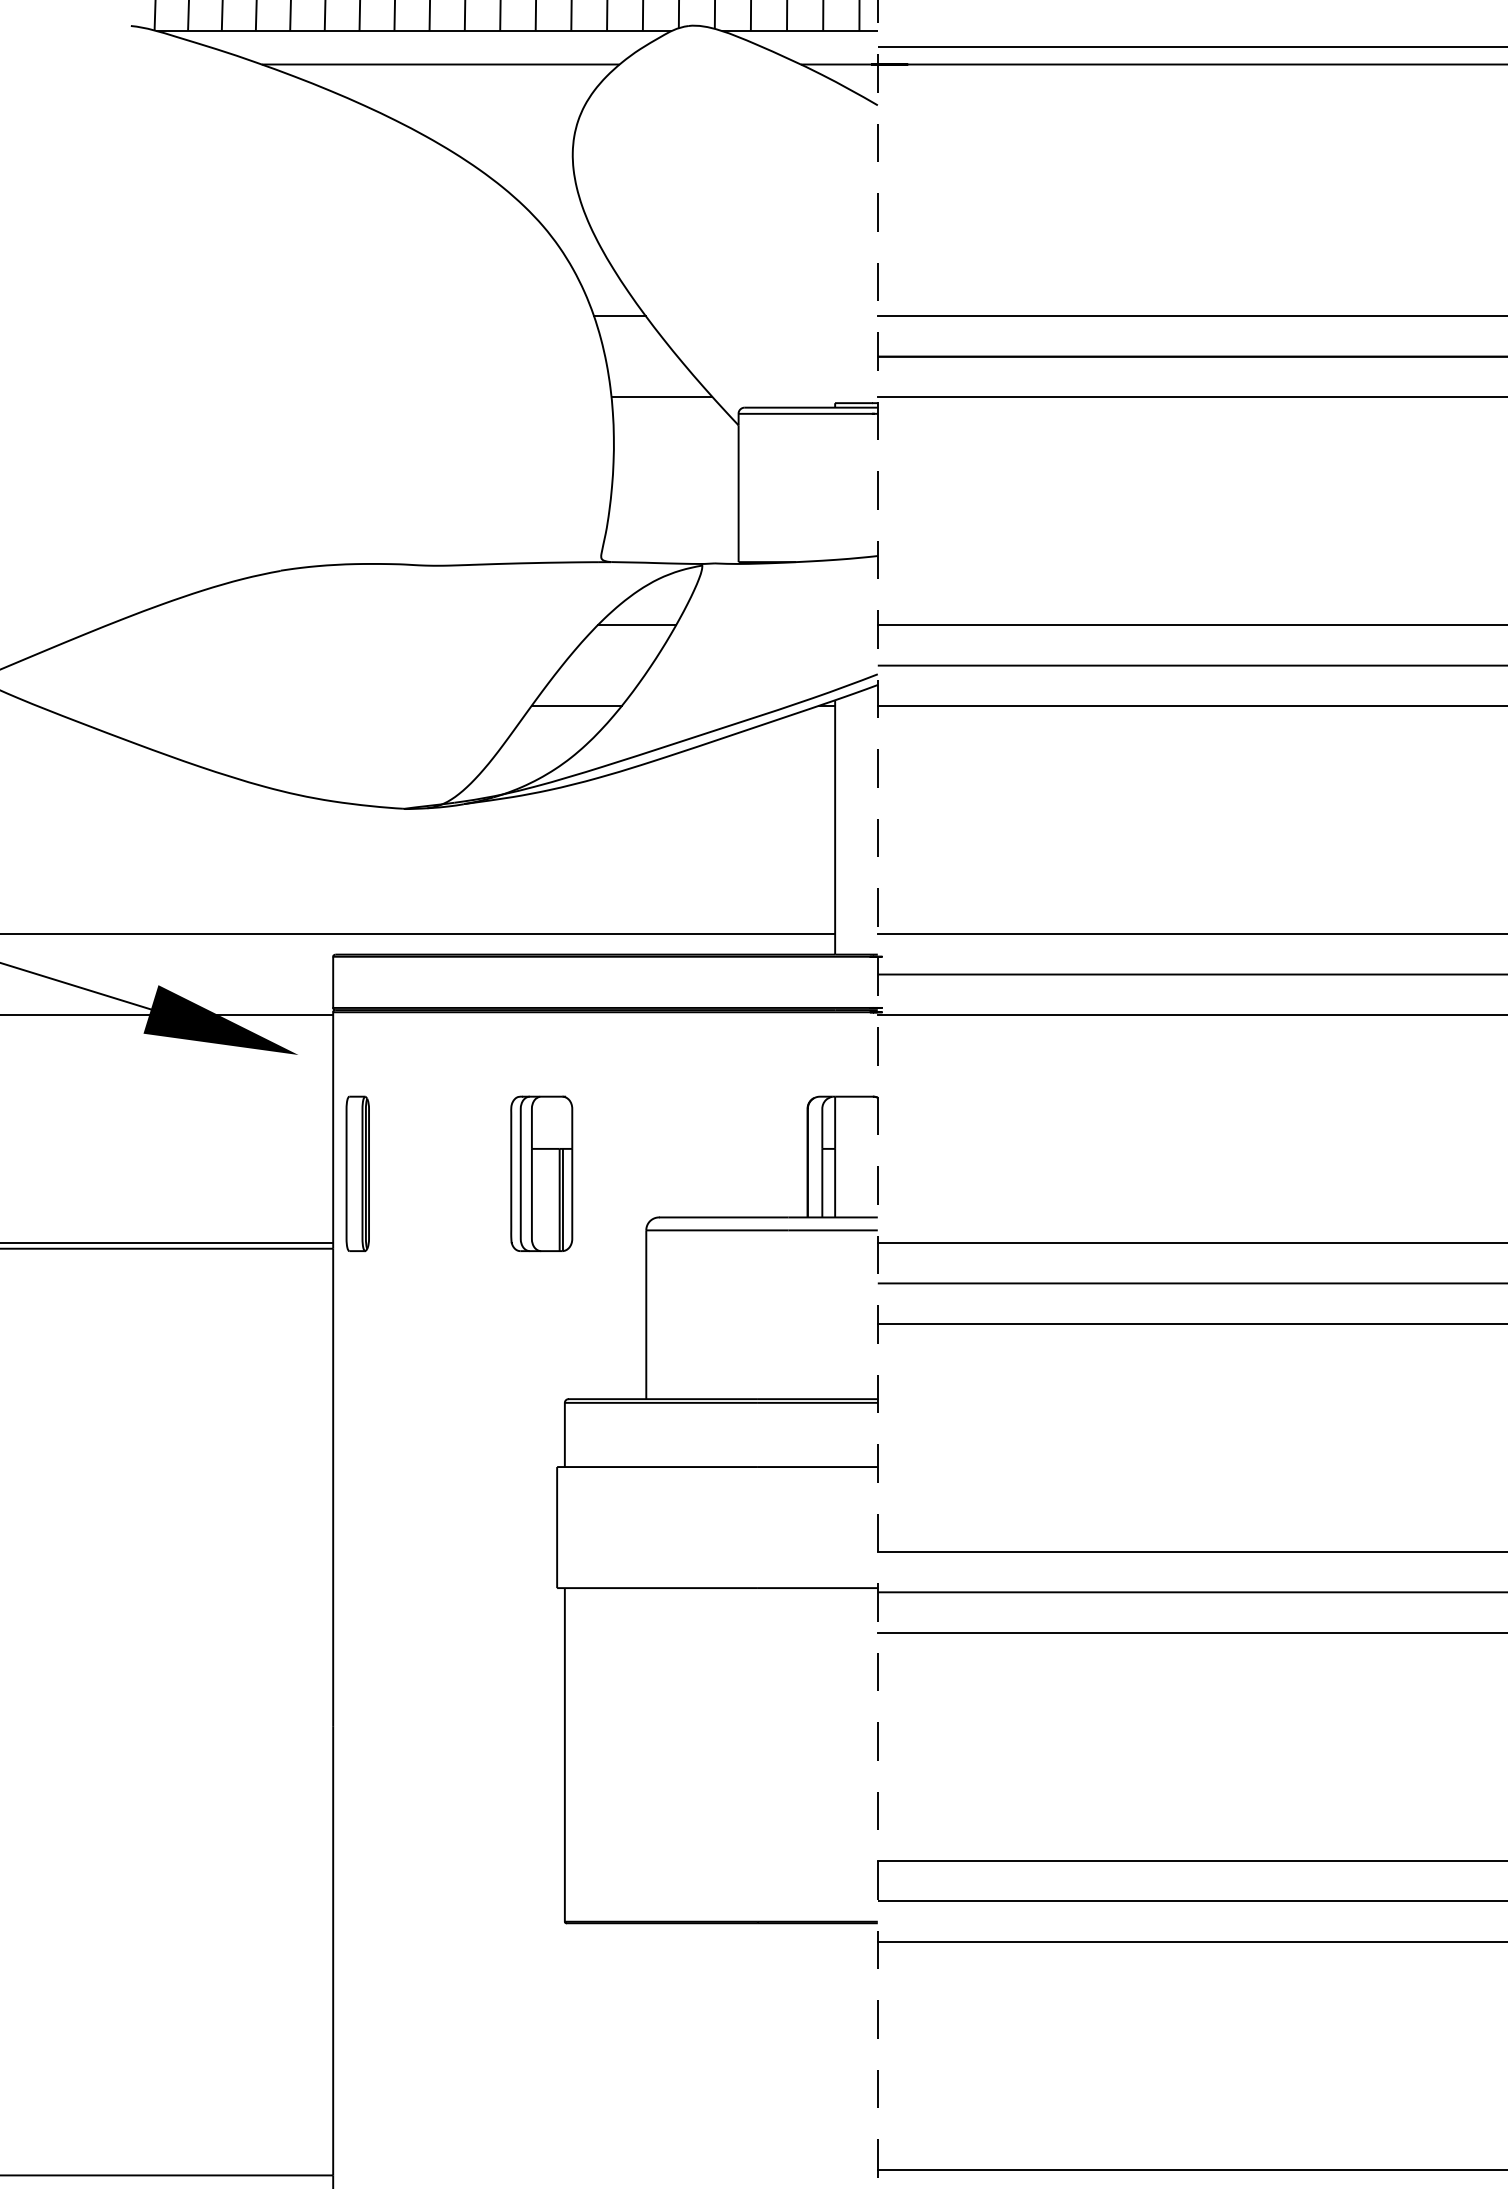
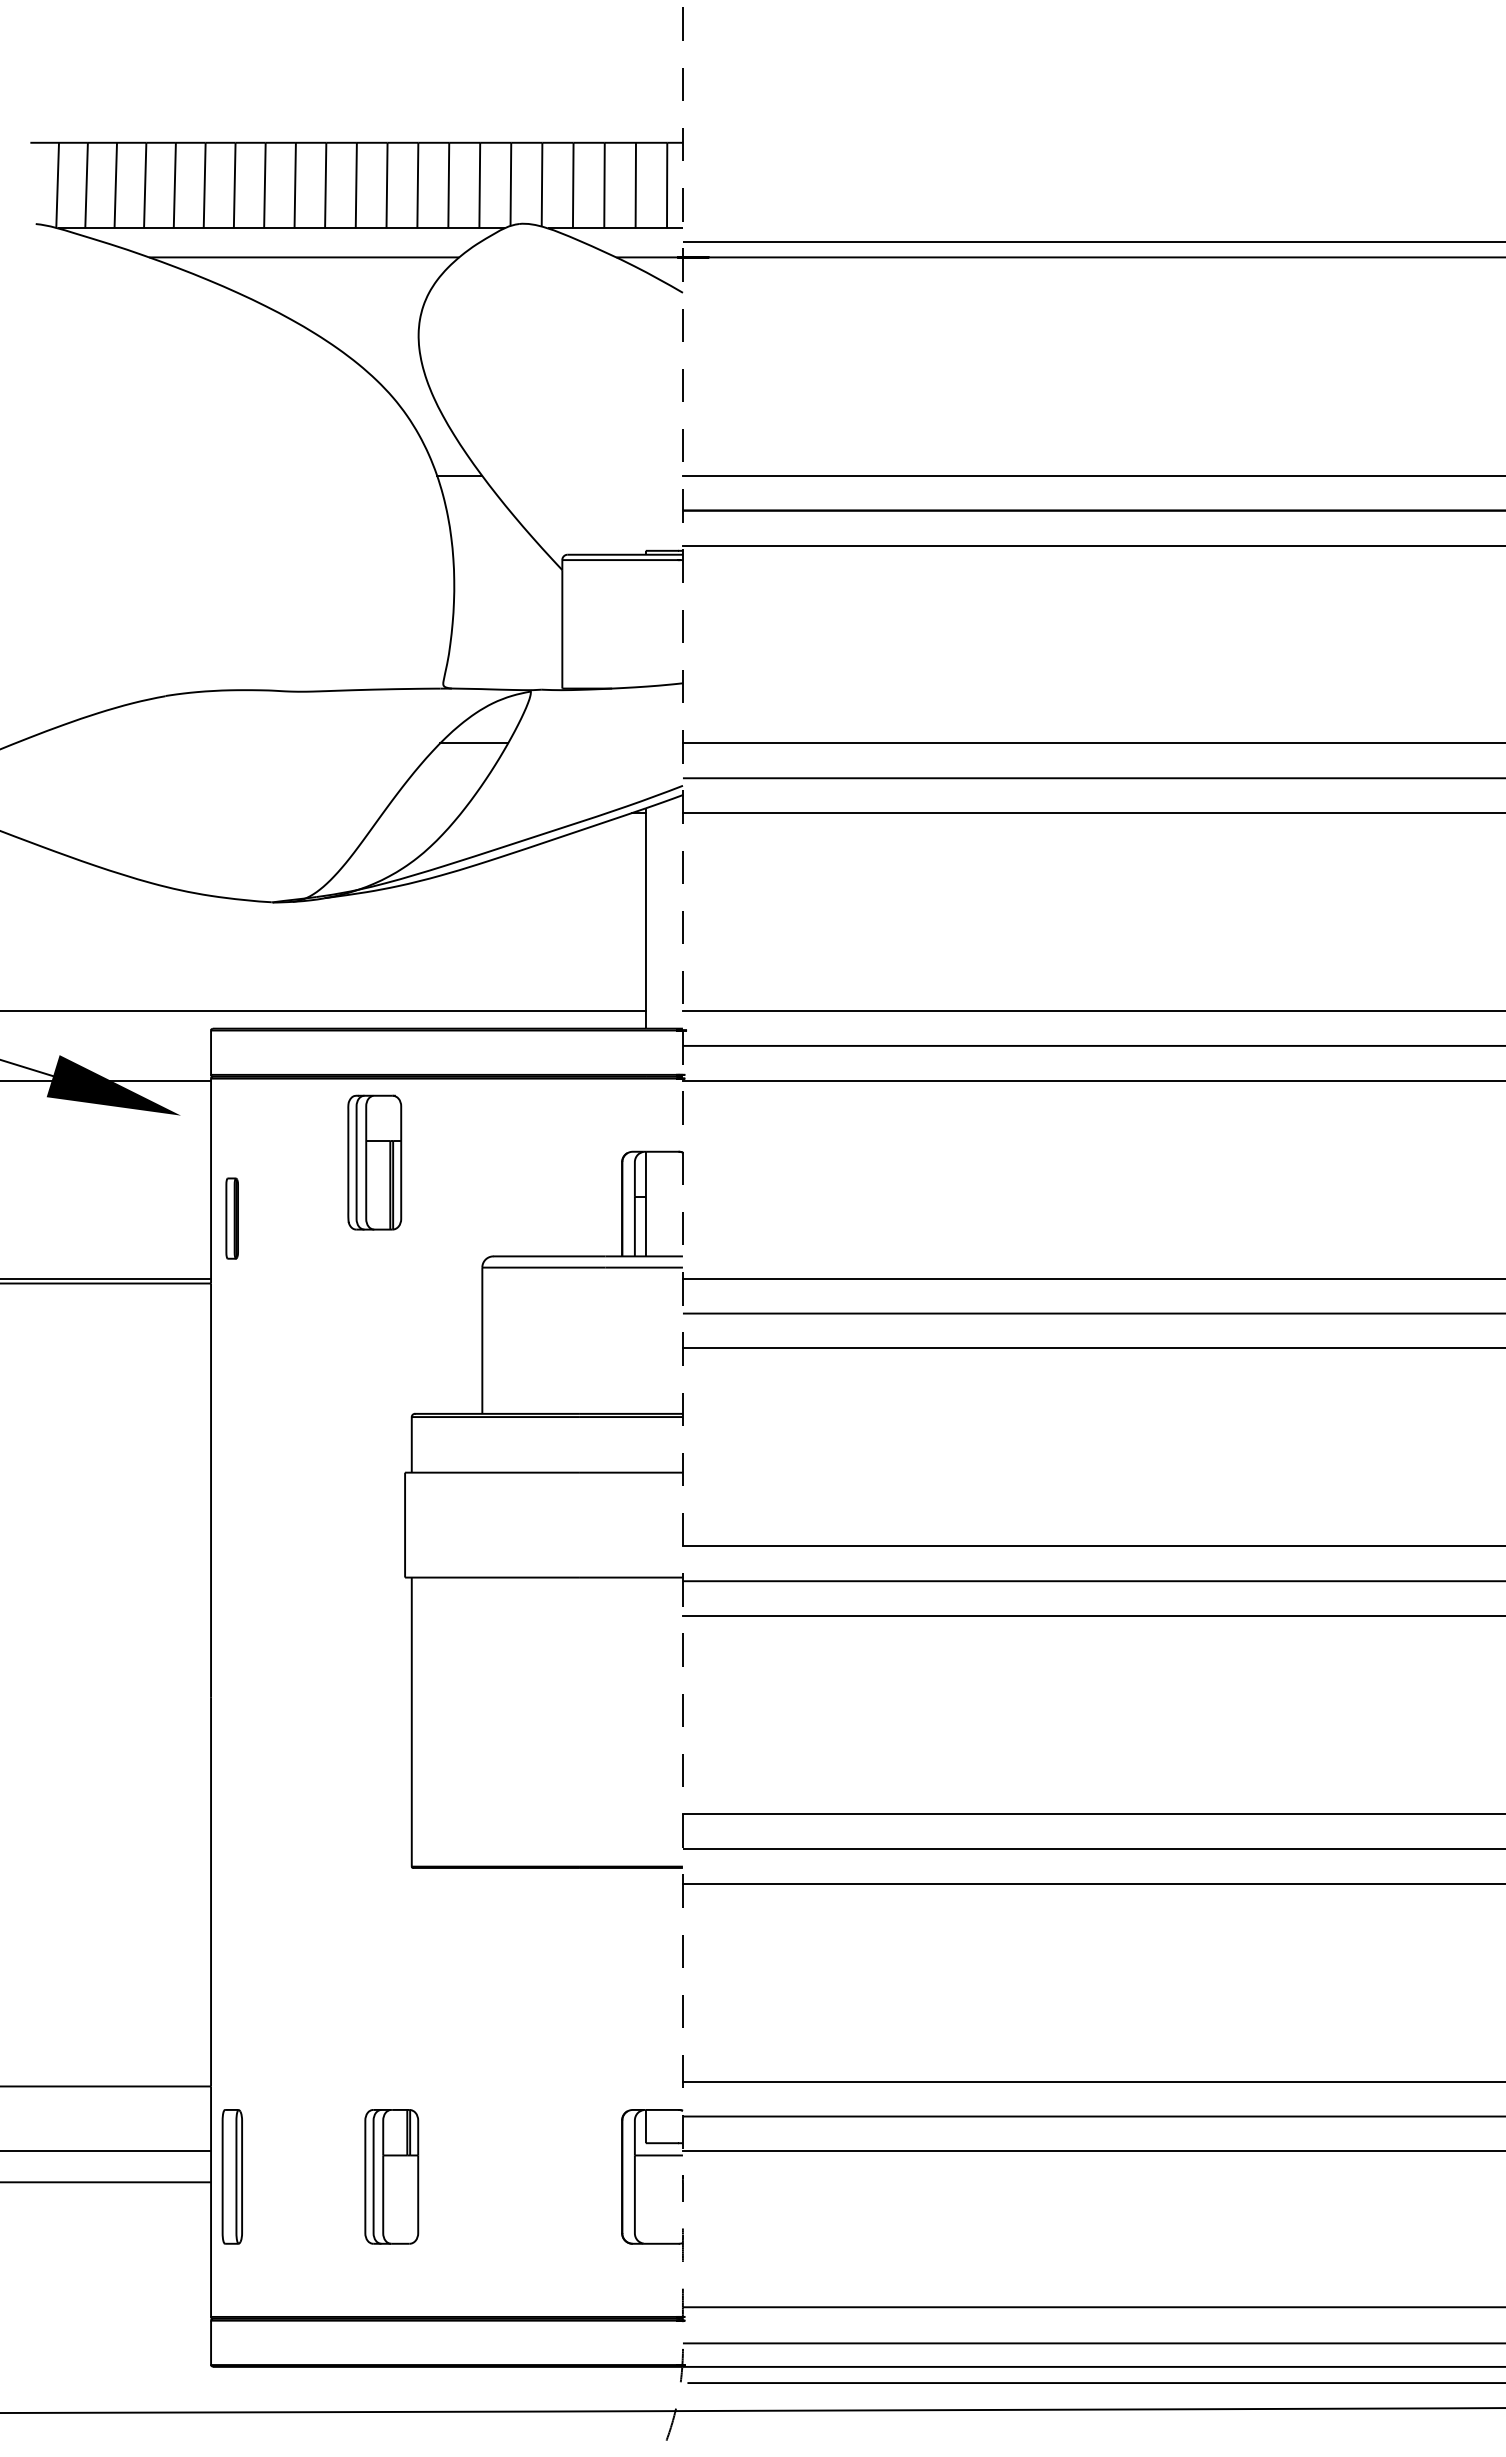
line: (661, 396) -> (495, 545), removed
line: (576, 706) -> (421, 813), removed
part: (356, 1173) -> (231, 1218), size x0.6
part: (541, 1173) -> (374, 1162), moved

